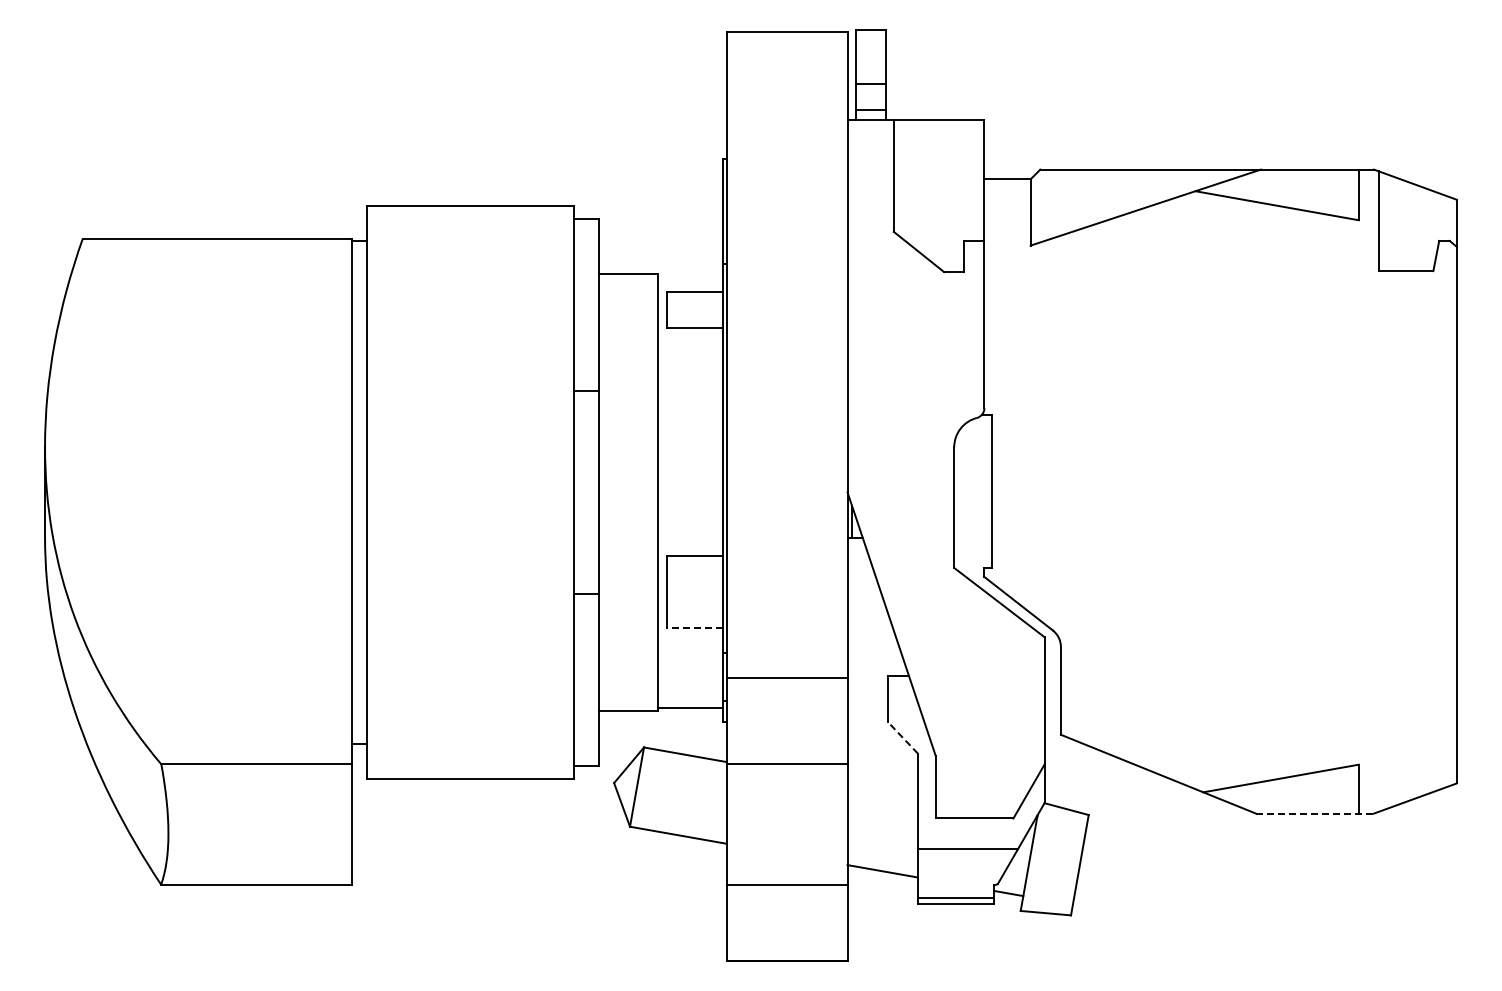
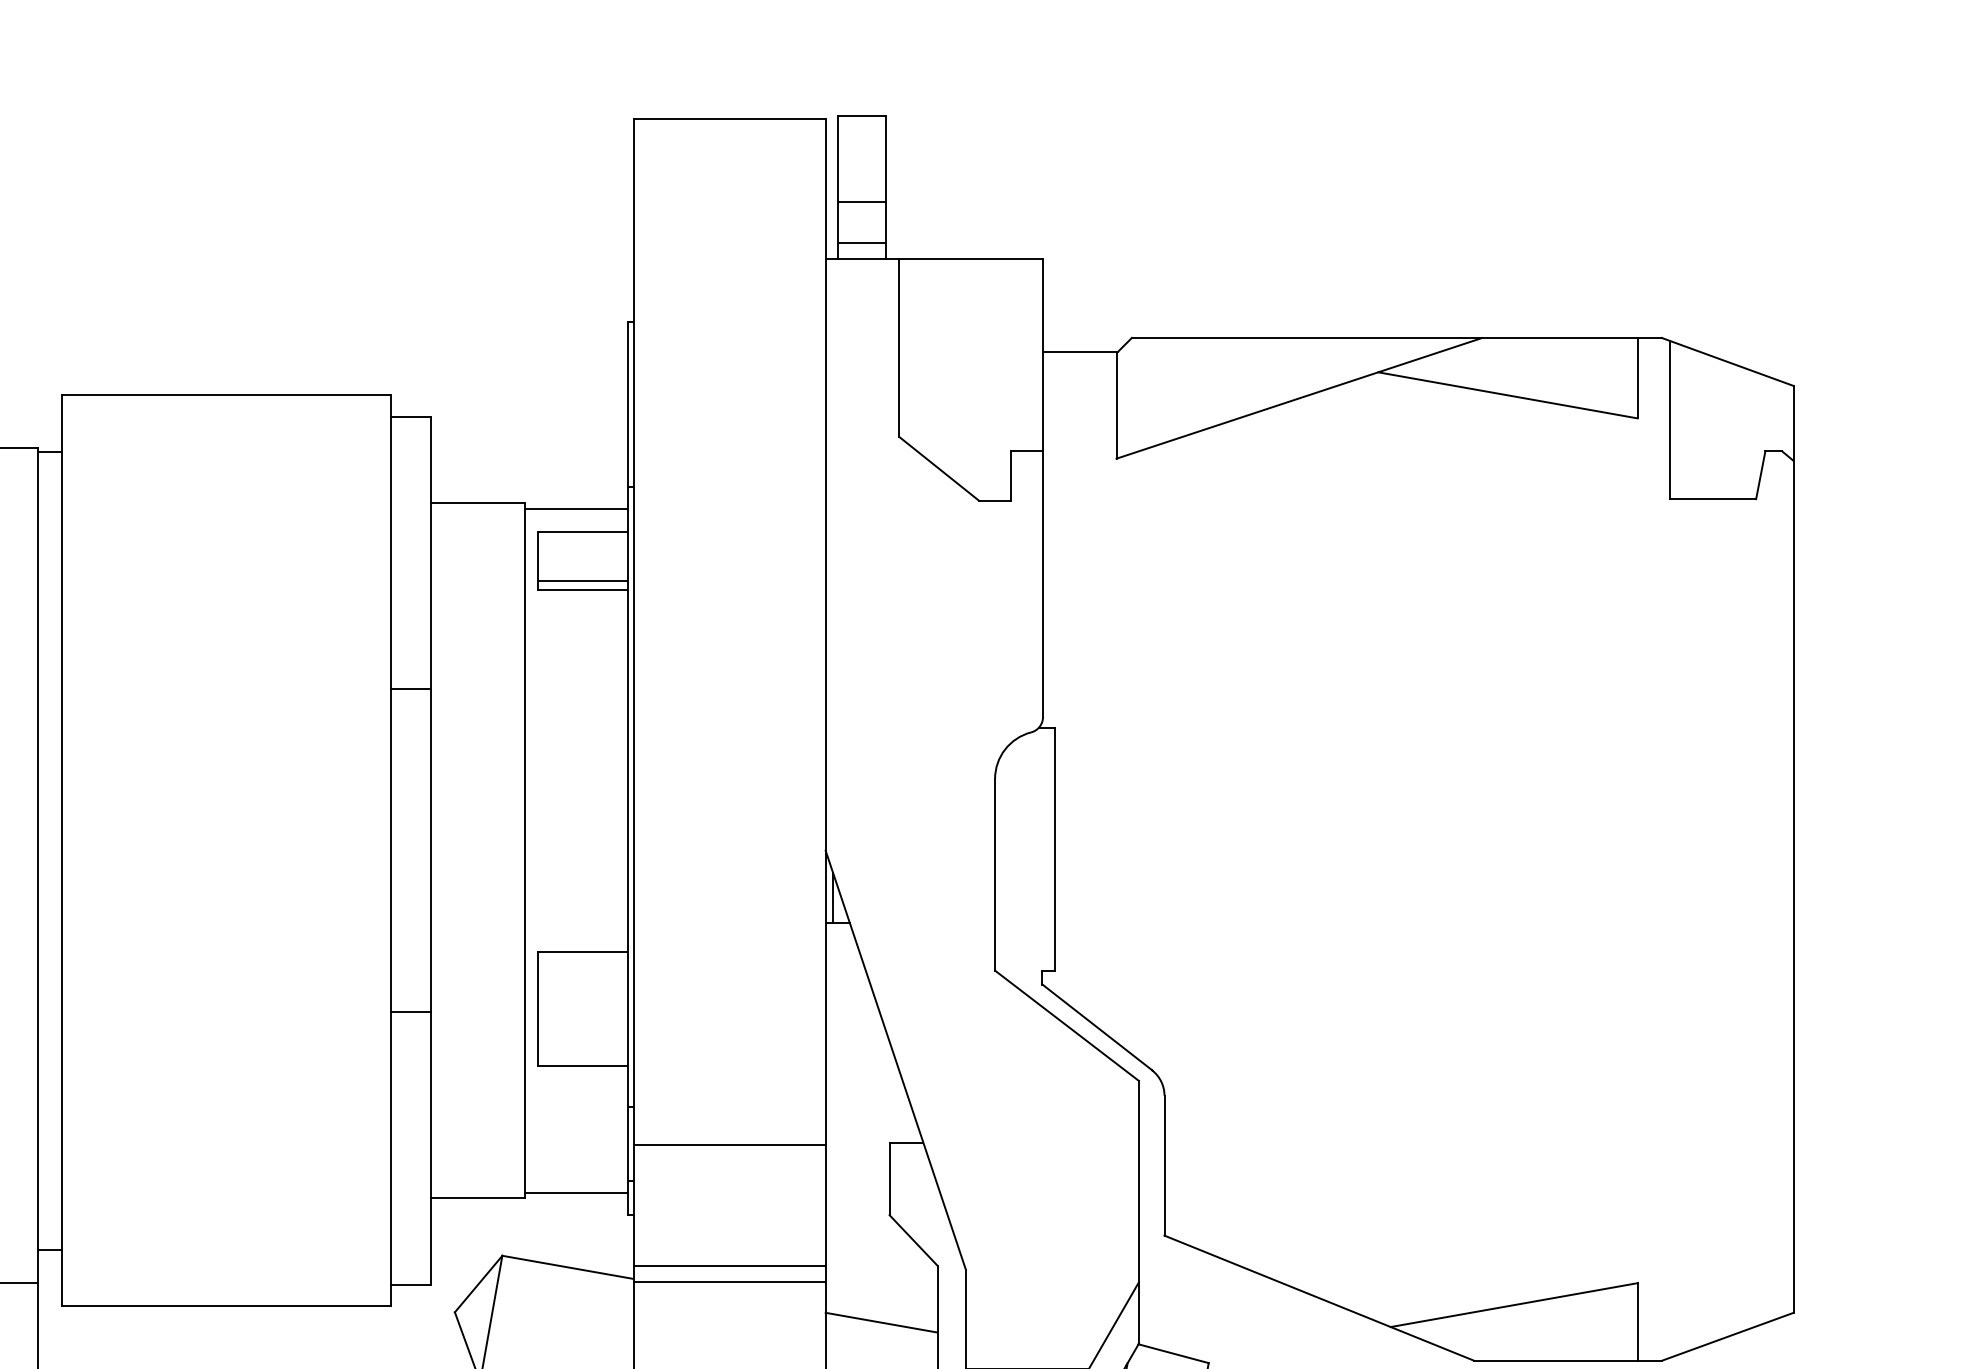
line: (690, 277) -> (576, 509), added
line: (694, 322) -> (582, 580), added
line: (694, 628) -> (582, 1066), dashed -> solid
line: (902, 737) -> (912, 1239), dashed -> solid
line: (786, 754) -> (728, 1266), added
line: (882, 789) -> (881, 1322), added
line: (1315, 813) -> (1568, 1360), dashed -> solid

